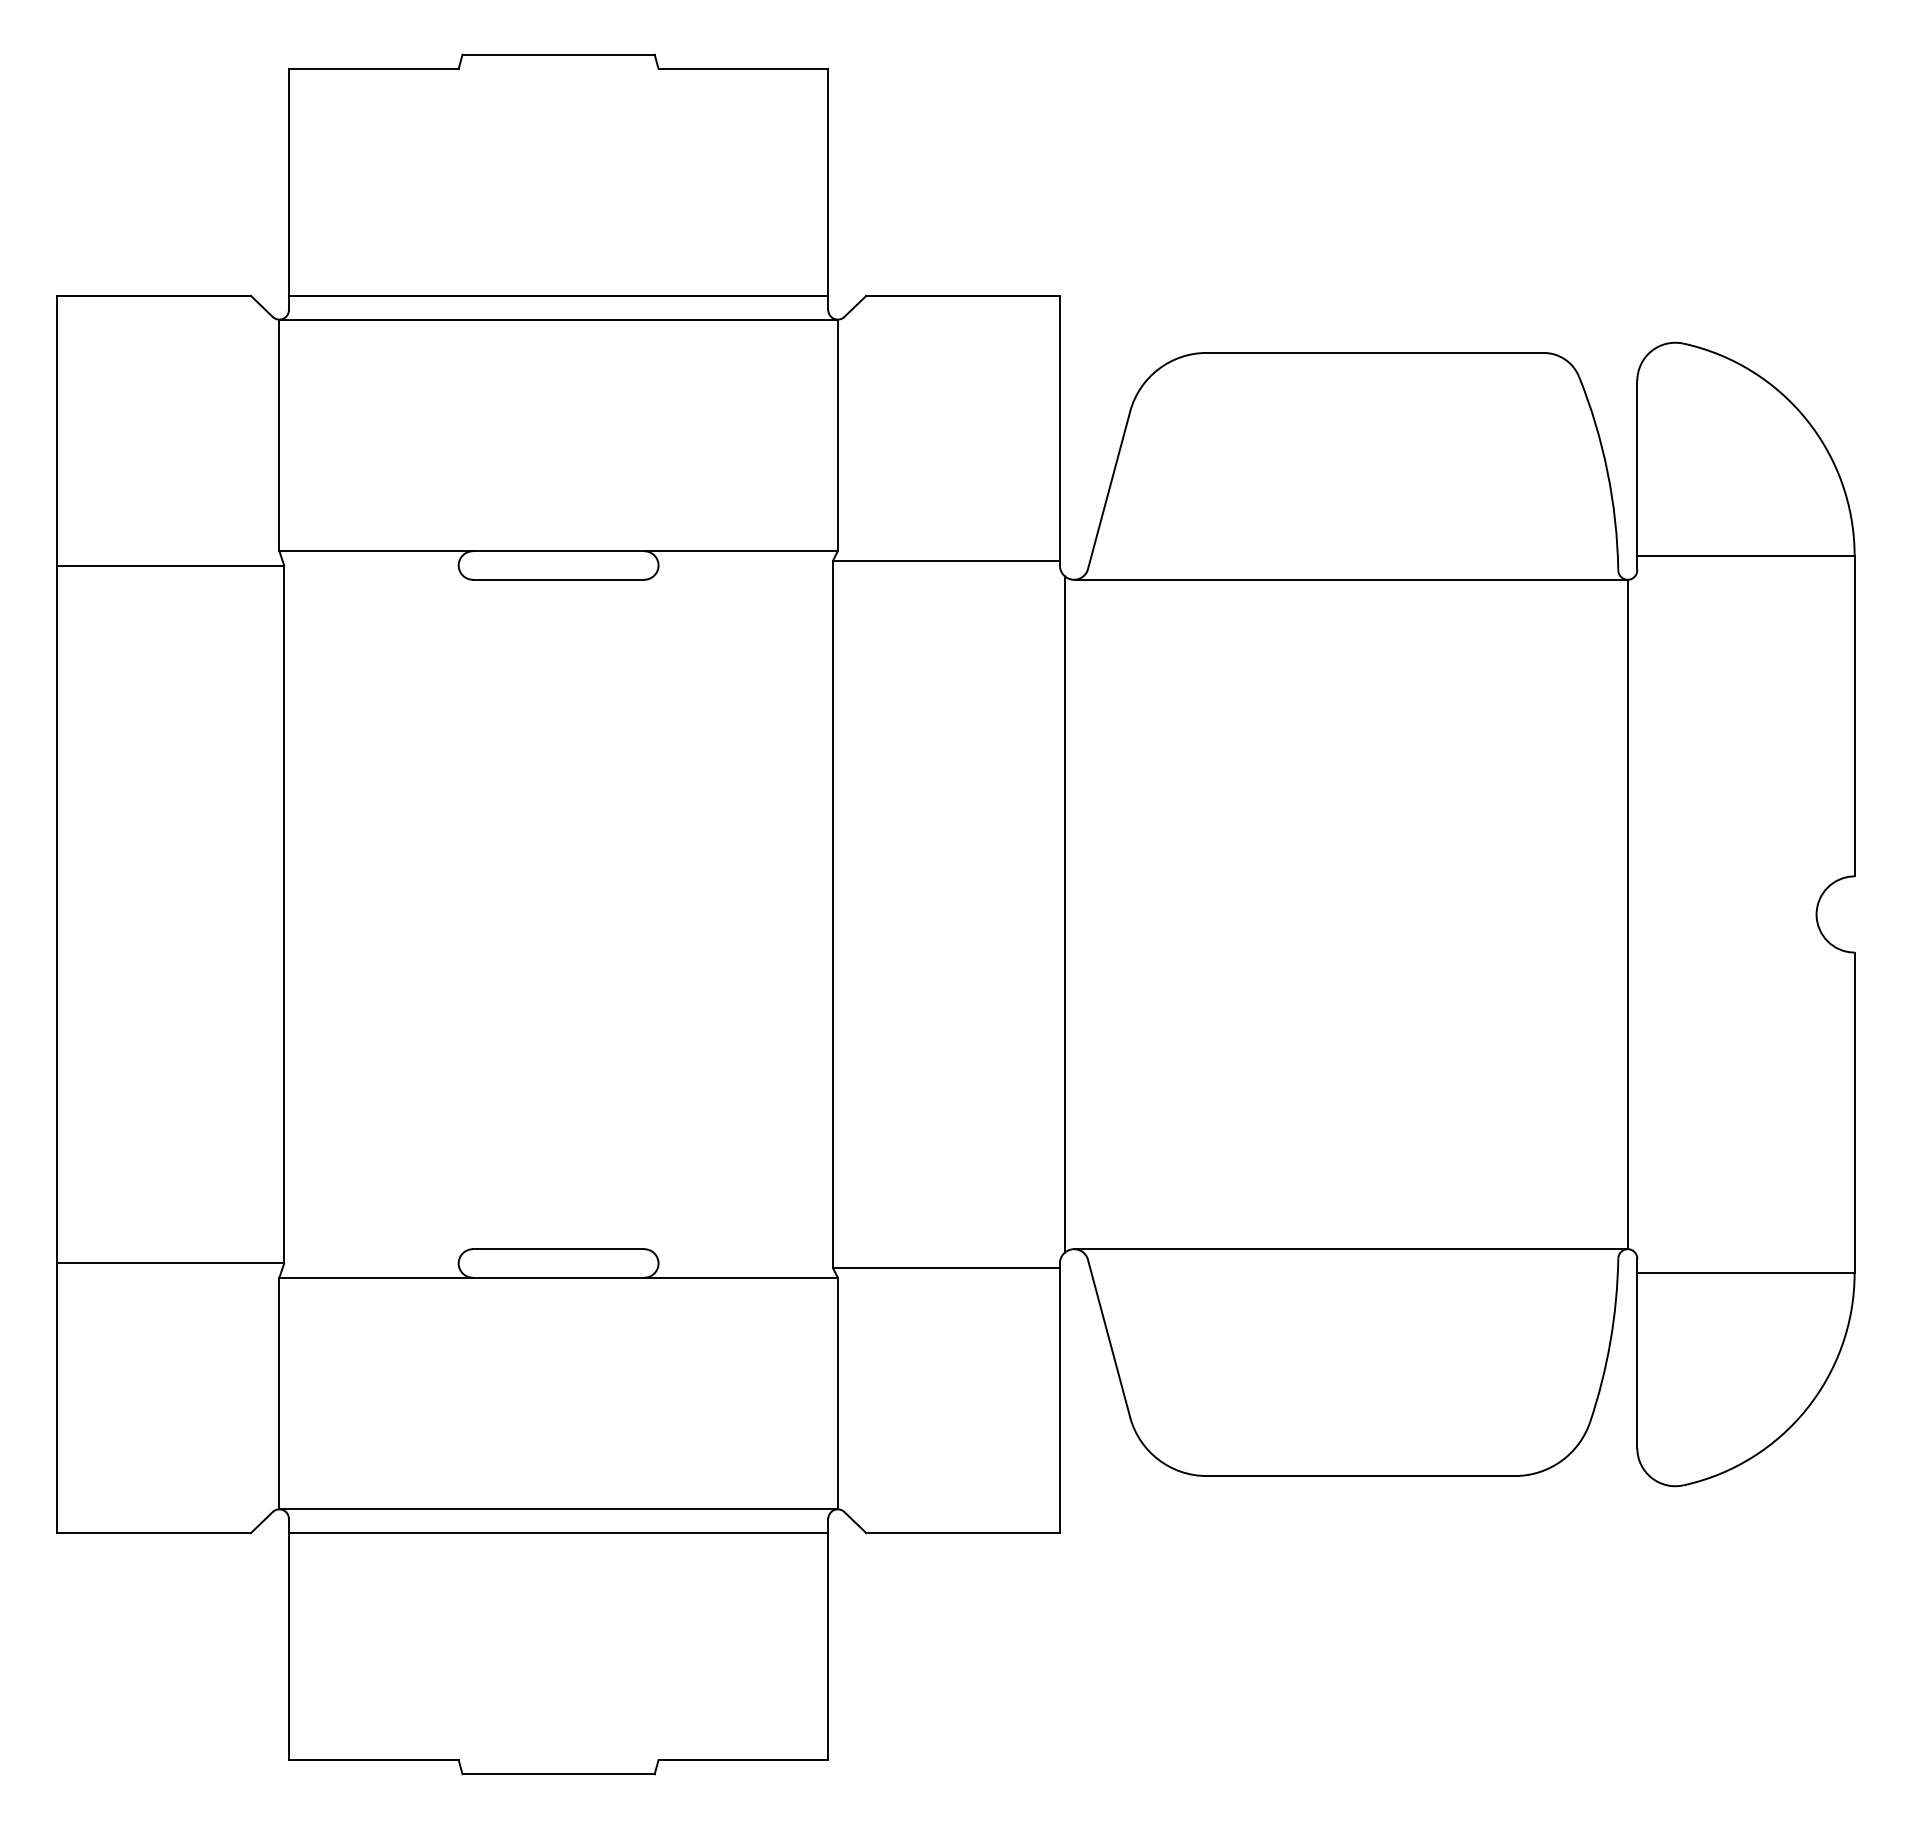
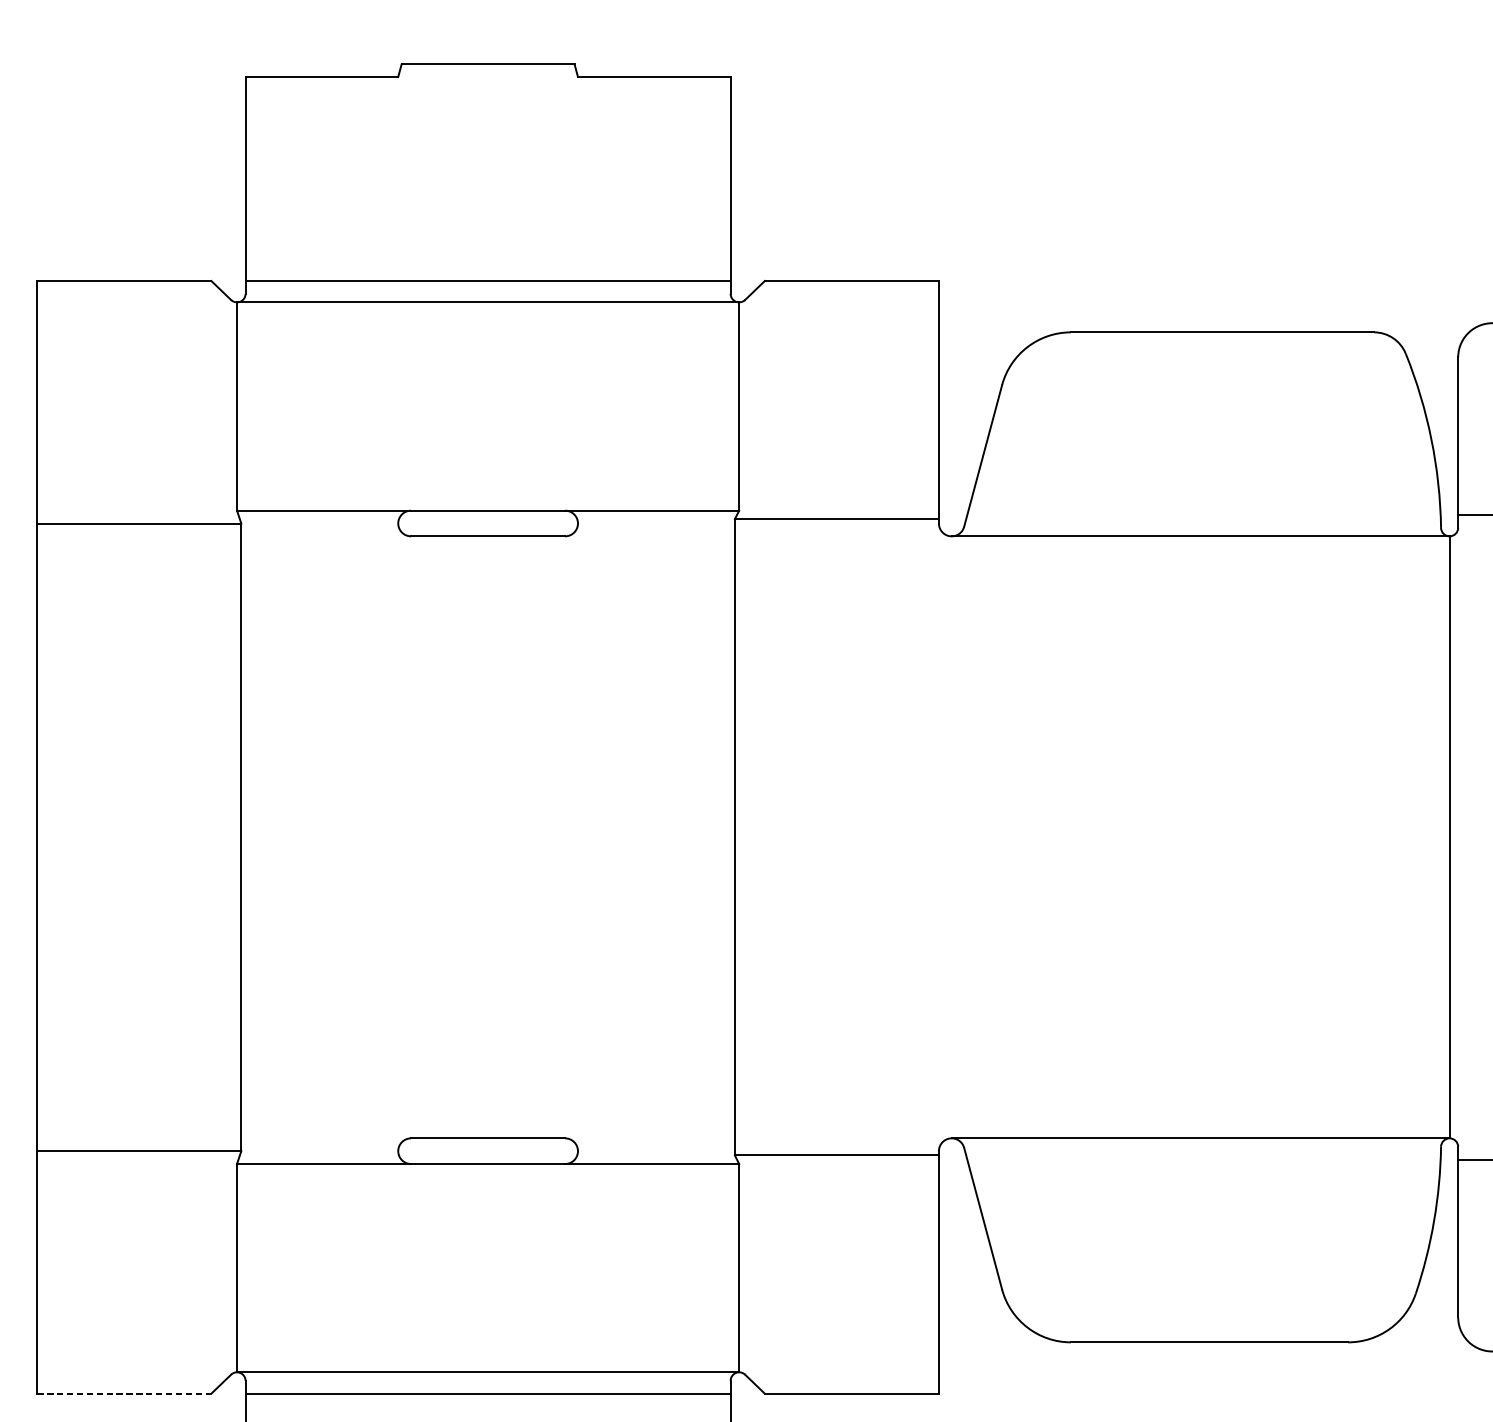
line: (1064, 914) -> (943, 837), removed
line: (154, 1533) -> (124, 1394), solid -> dashed

